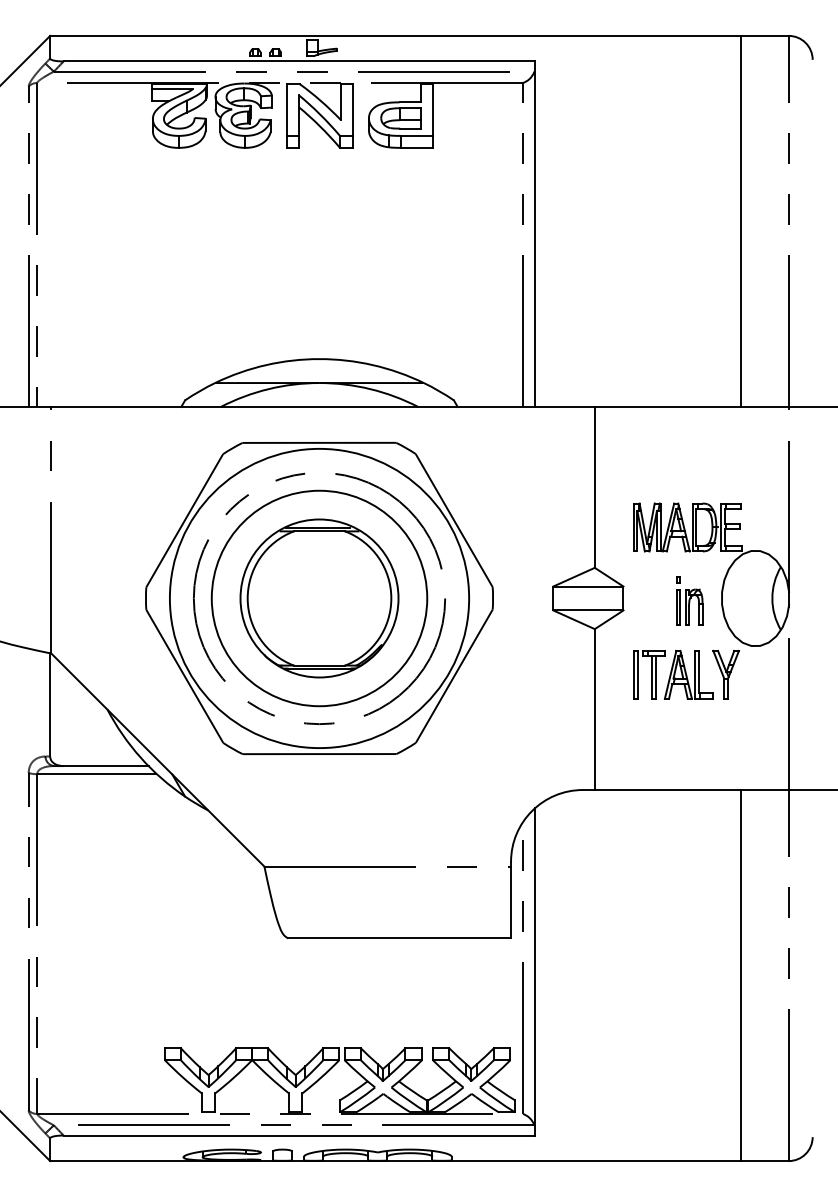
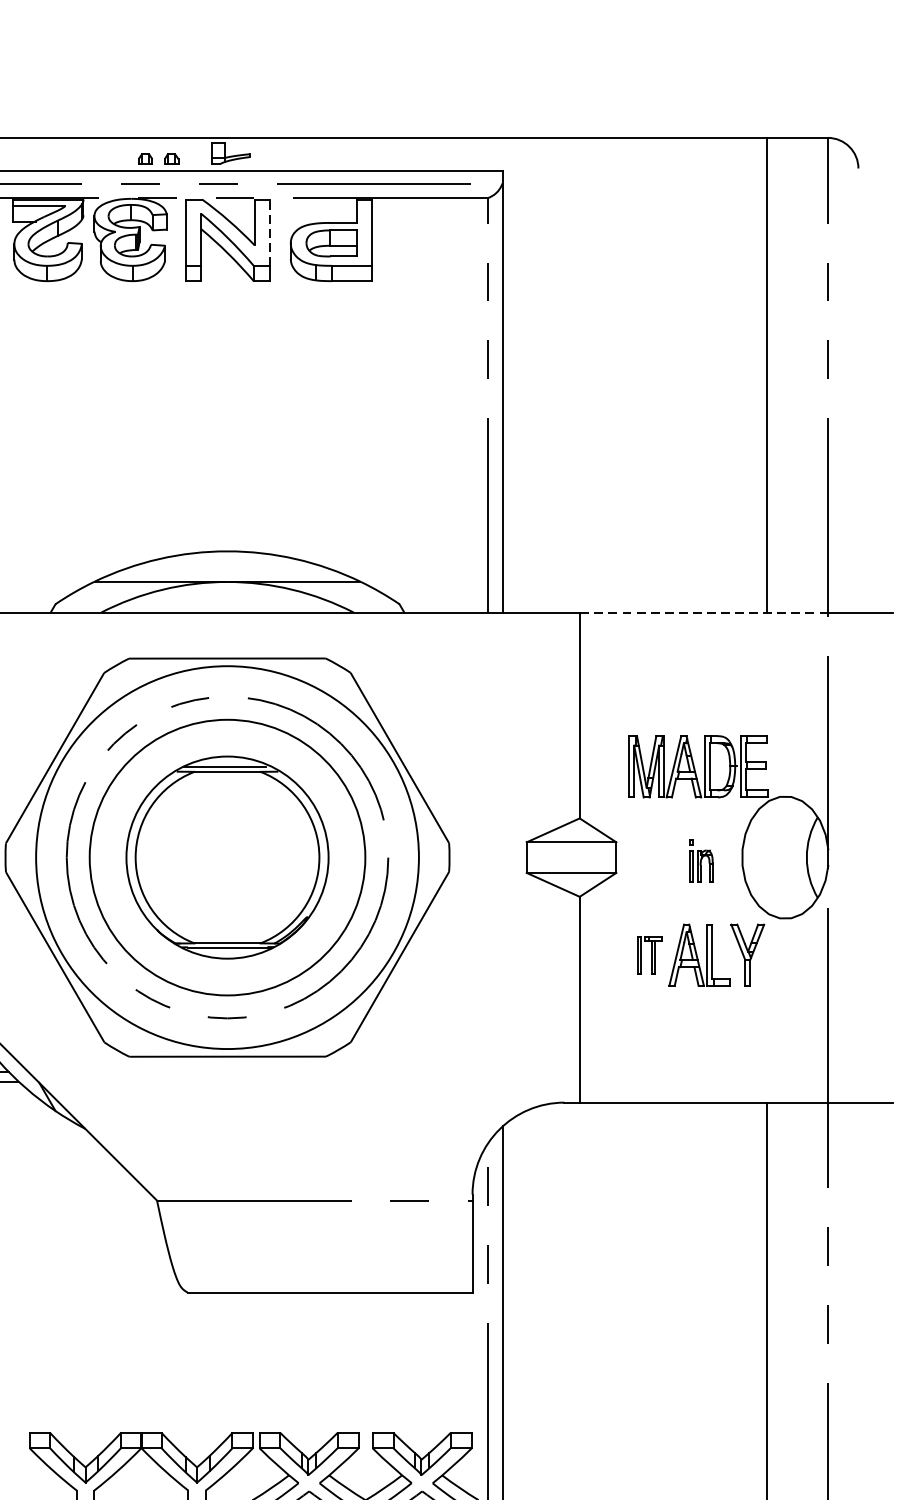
line: (353, 110) -> (271, 233), solid -> dashed
line: (691, 406) -> (703, 612), solid -> dashed
part: (689, 600) -> (700, 860), size x0.7
part: (649, 674) -> (649, 954), size x0.6

